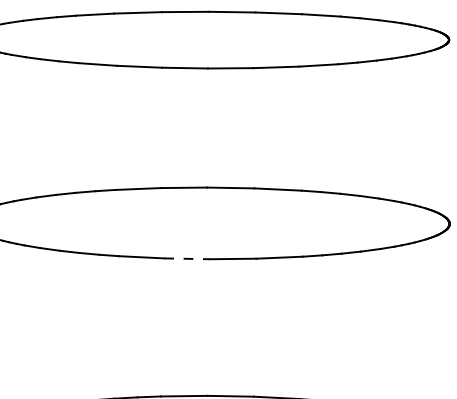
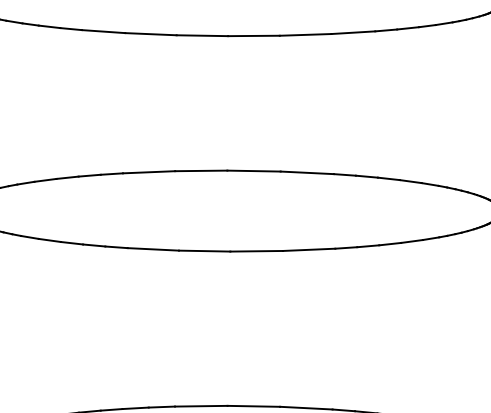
line: (187, 258) -> (205, 250), dashed -> solid

